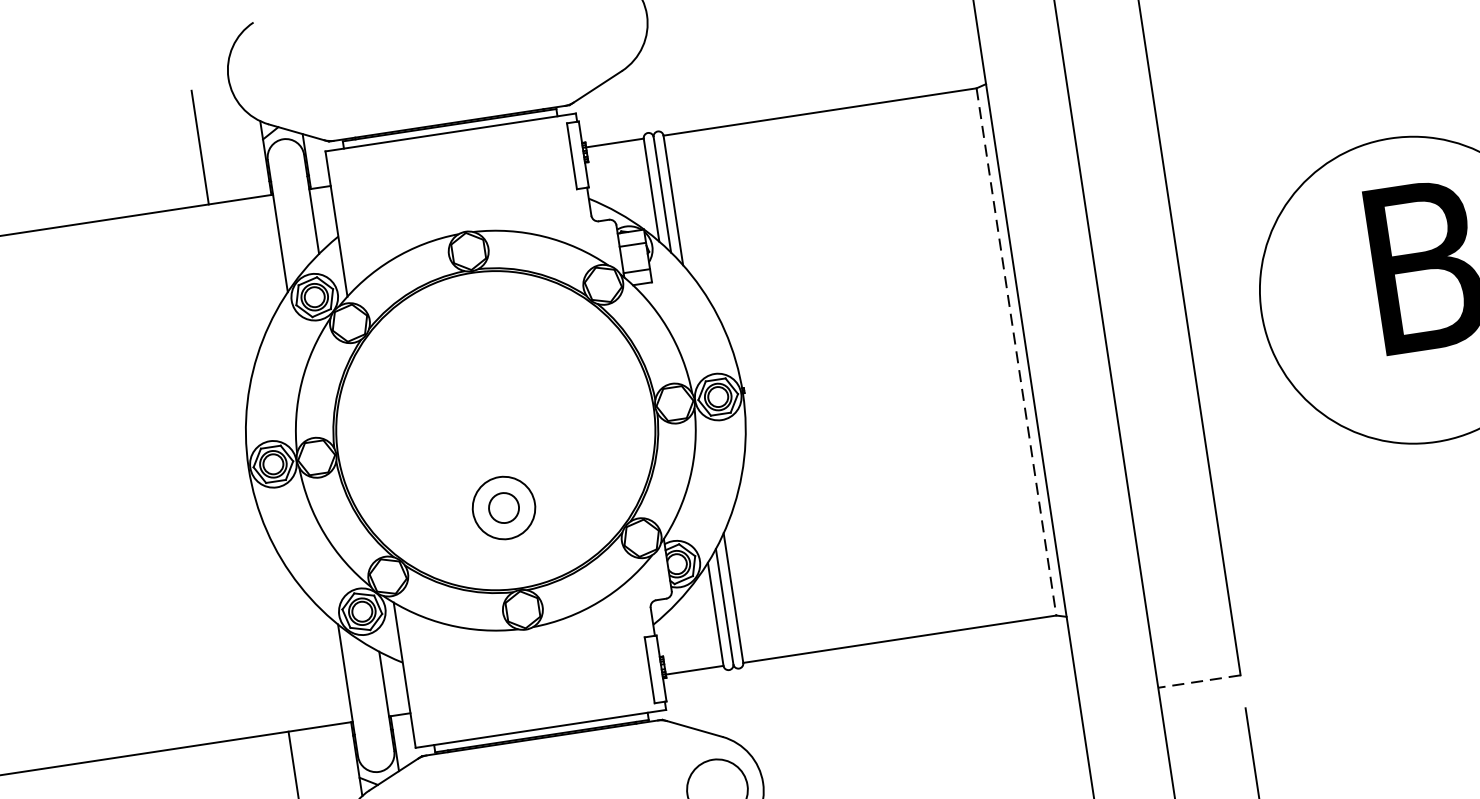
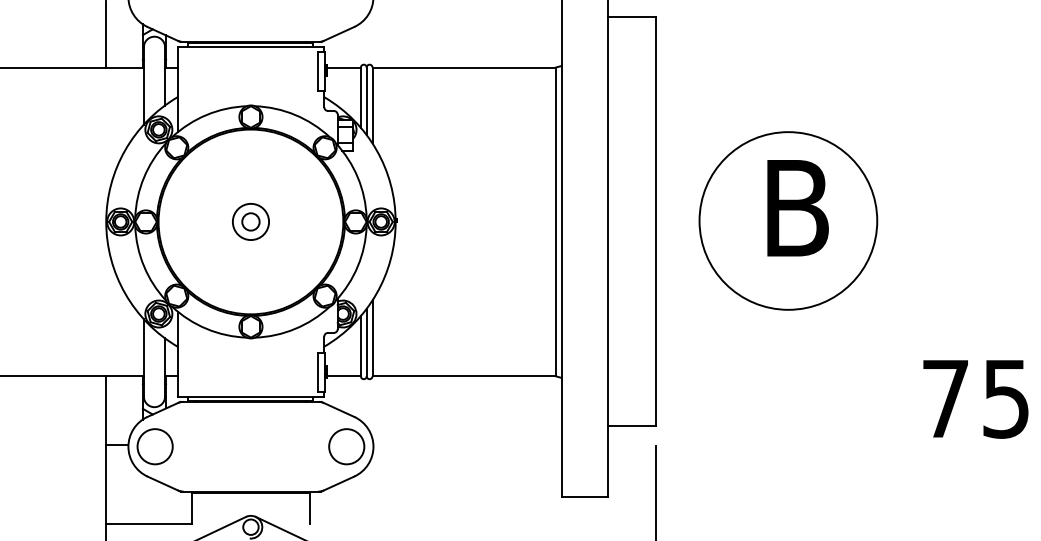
line: (1016, 352) -> (555, 222), dashed -> solid
part: (503, 507) -> (250, 221), moved
line: (1198, 681) -> (631, 426), dashed -> solid

